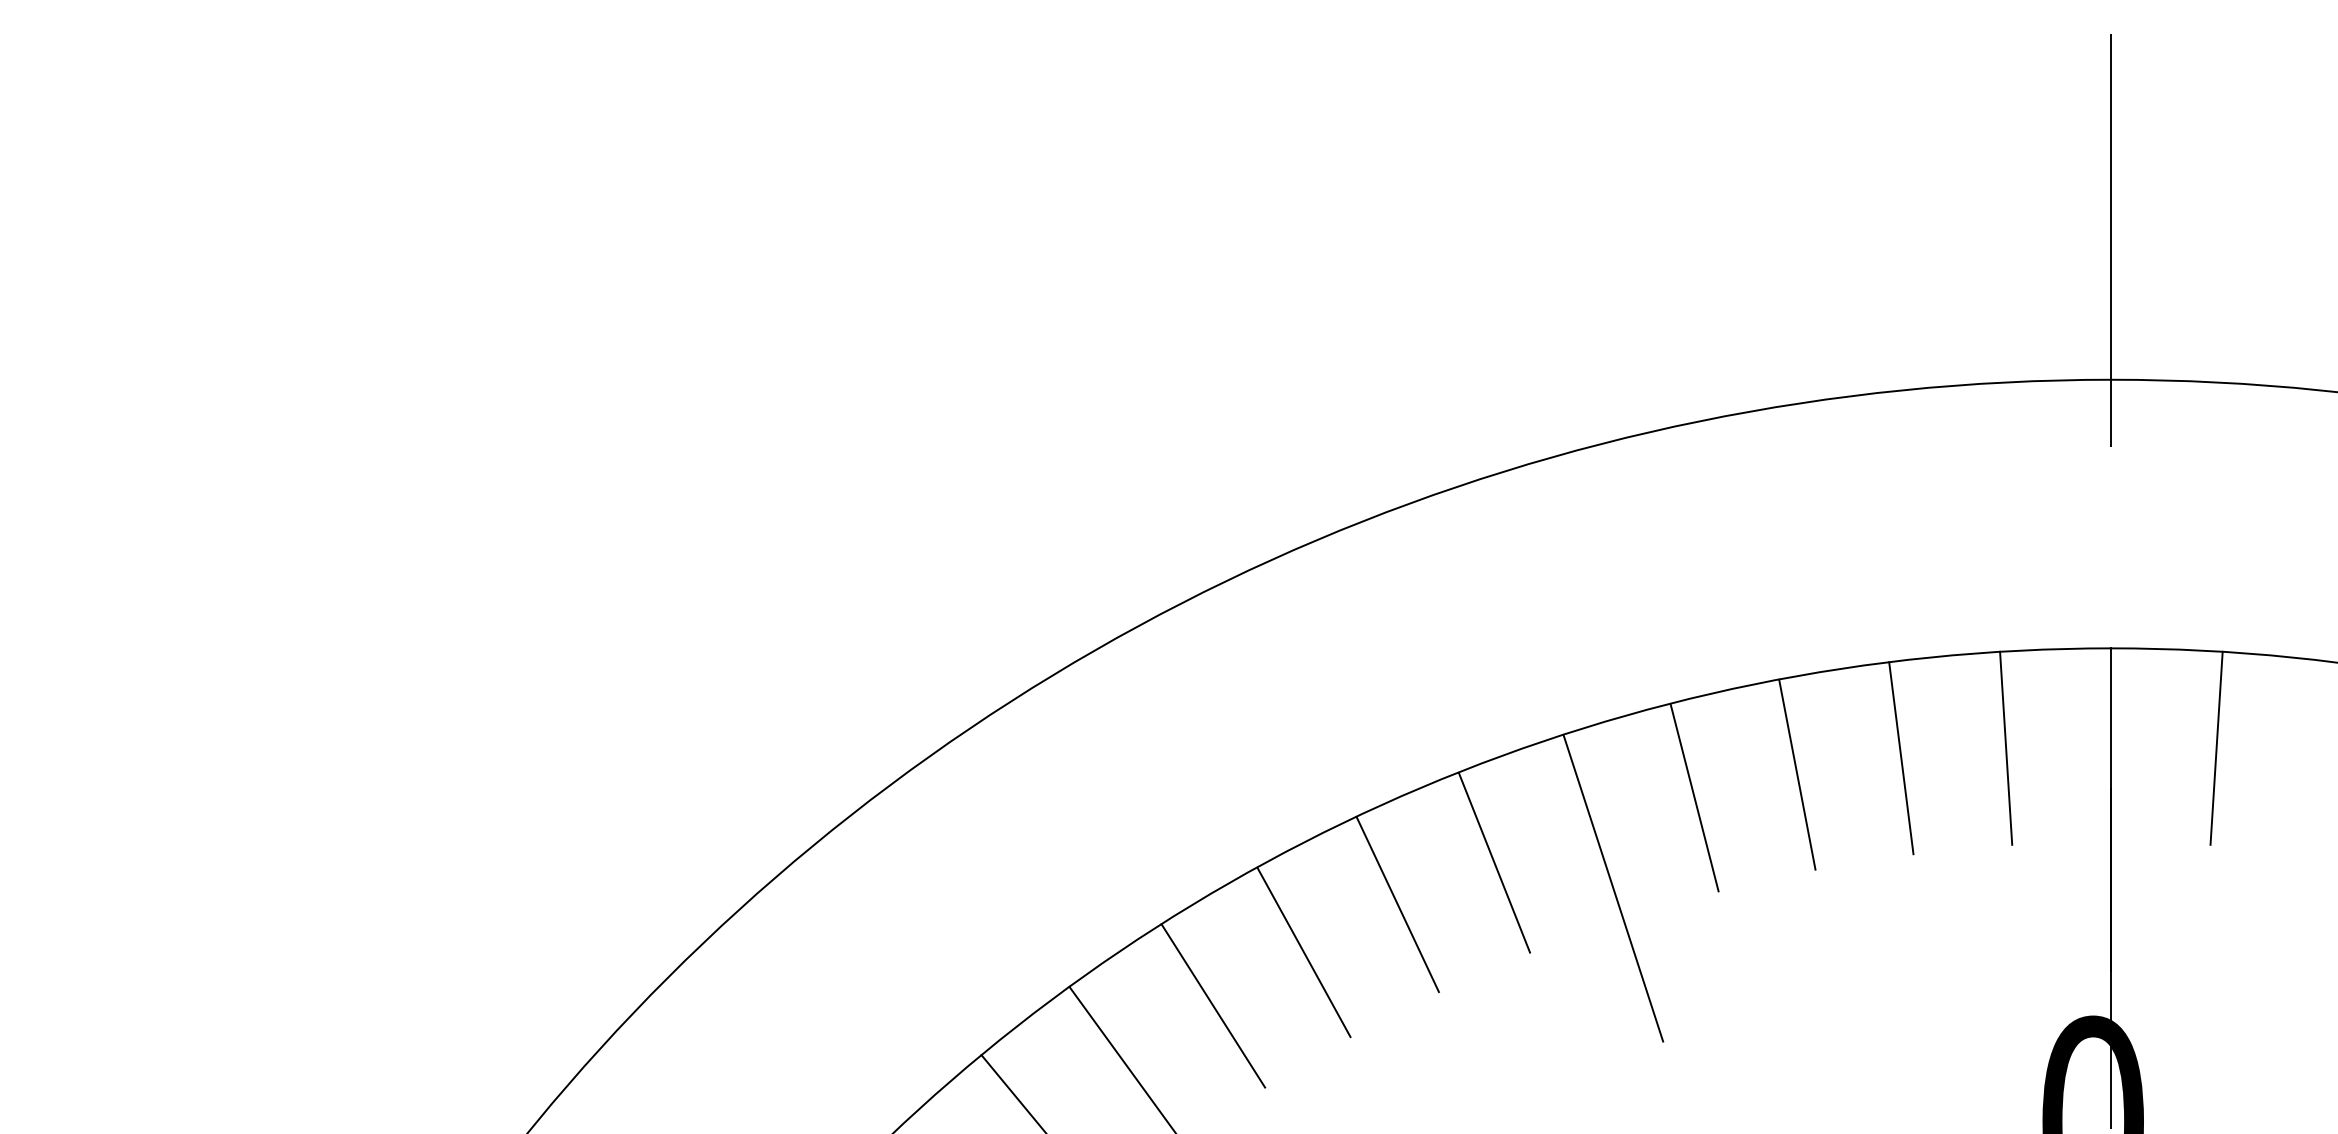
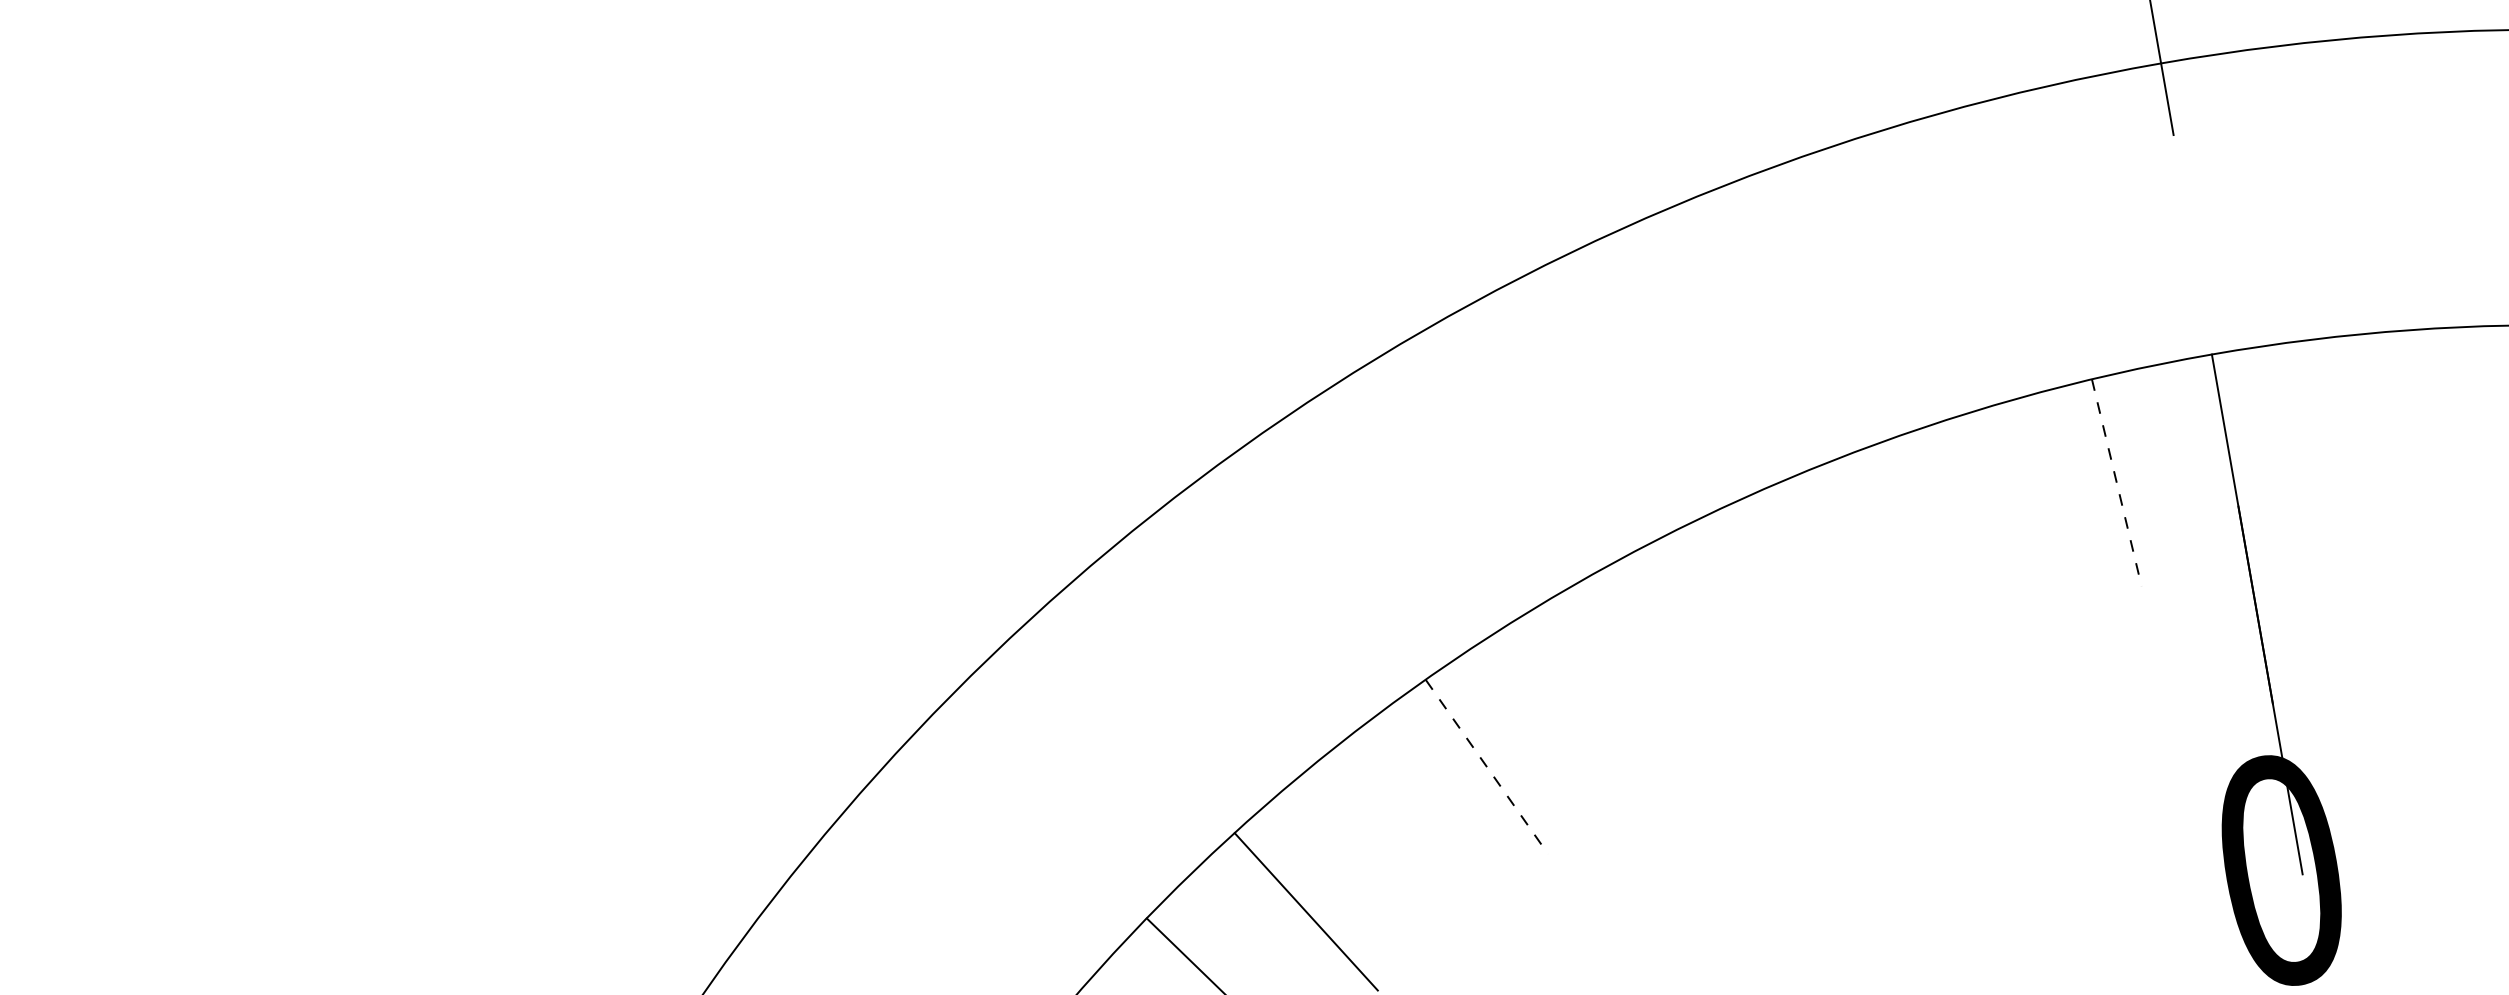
line: (2216, 747) -> (2344, 442), removed
line: (2006, 748) -> (2117, 482), solid -> dashed
line: (1901, 758) -> (2005, 513), removed
line: (1797, 774) -> (1895, 550), removed
line: (1694, 797) -> (1788, 594), removed
line: (1494, 862) -> (1583, 703), removed
line: (1613, 888) -> (1717, 708), removed
line: (1397, 904) -> (1486, 767), solid -> dashed
line: (1303, 952) -> (1393, 836), removed

